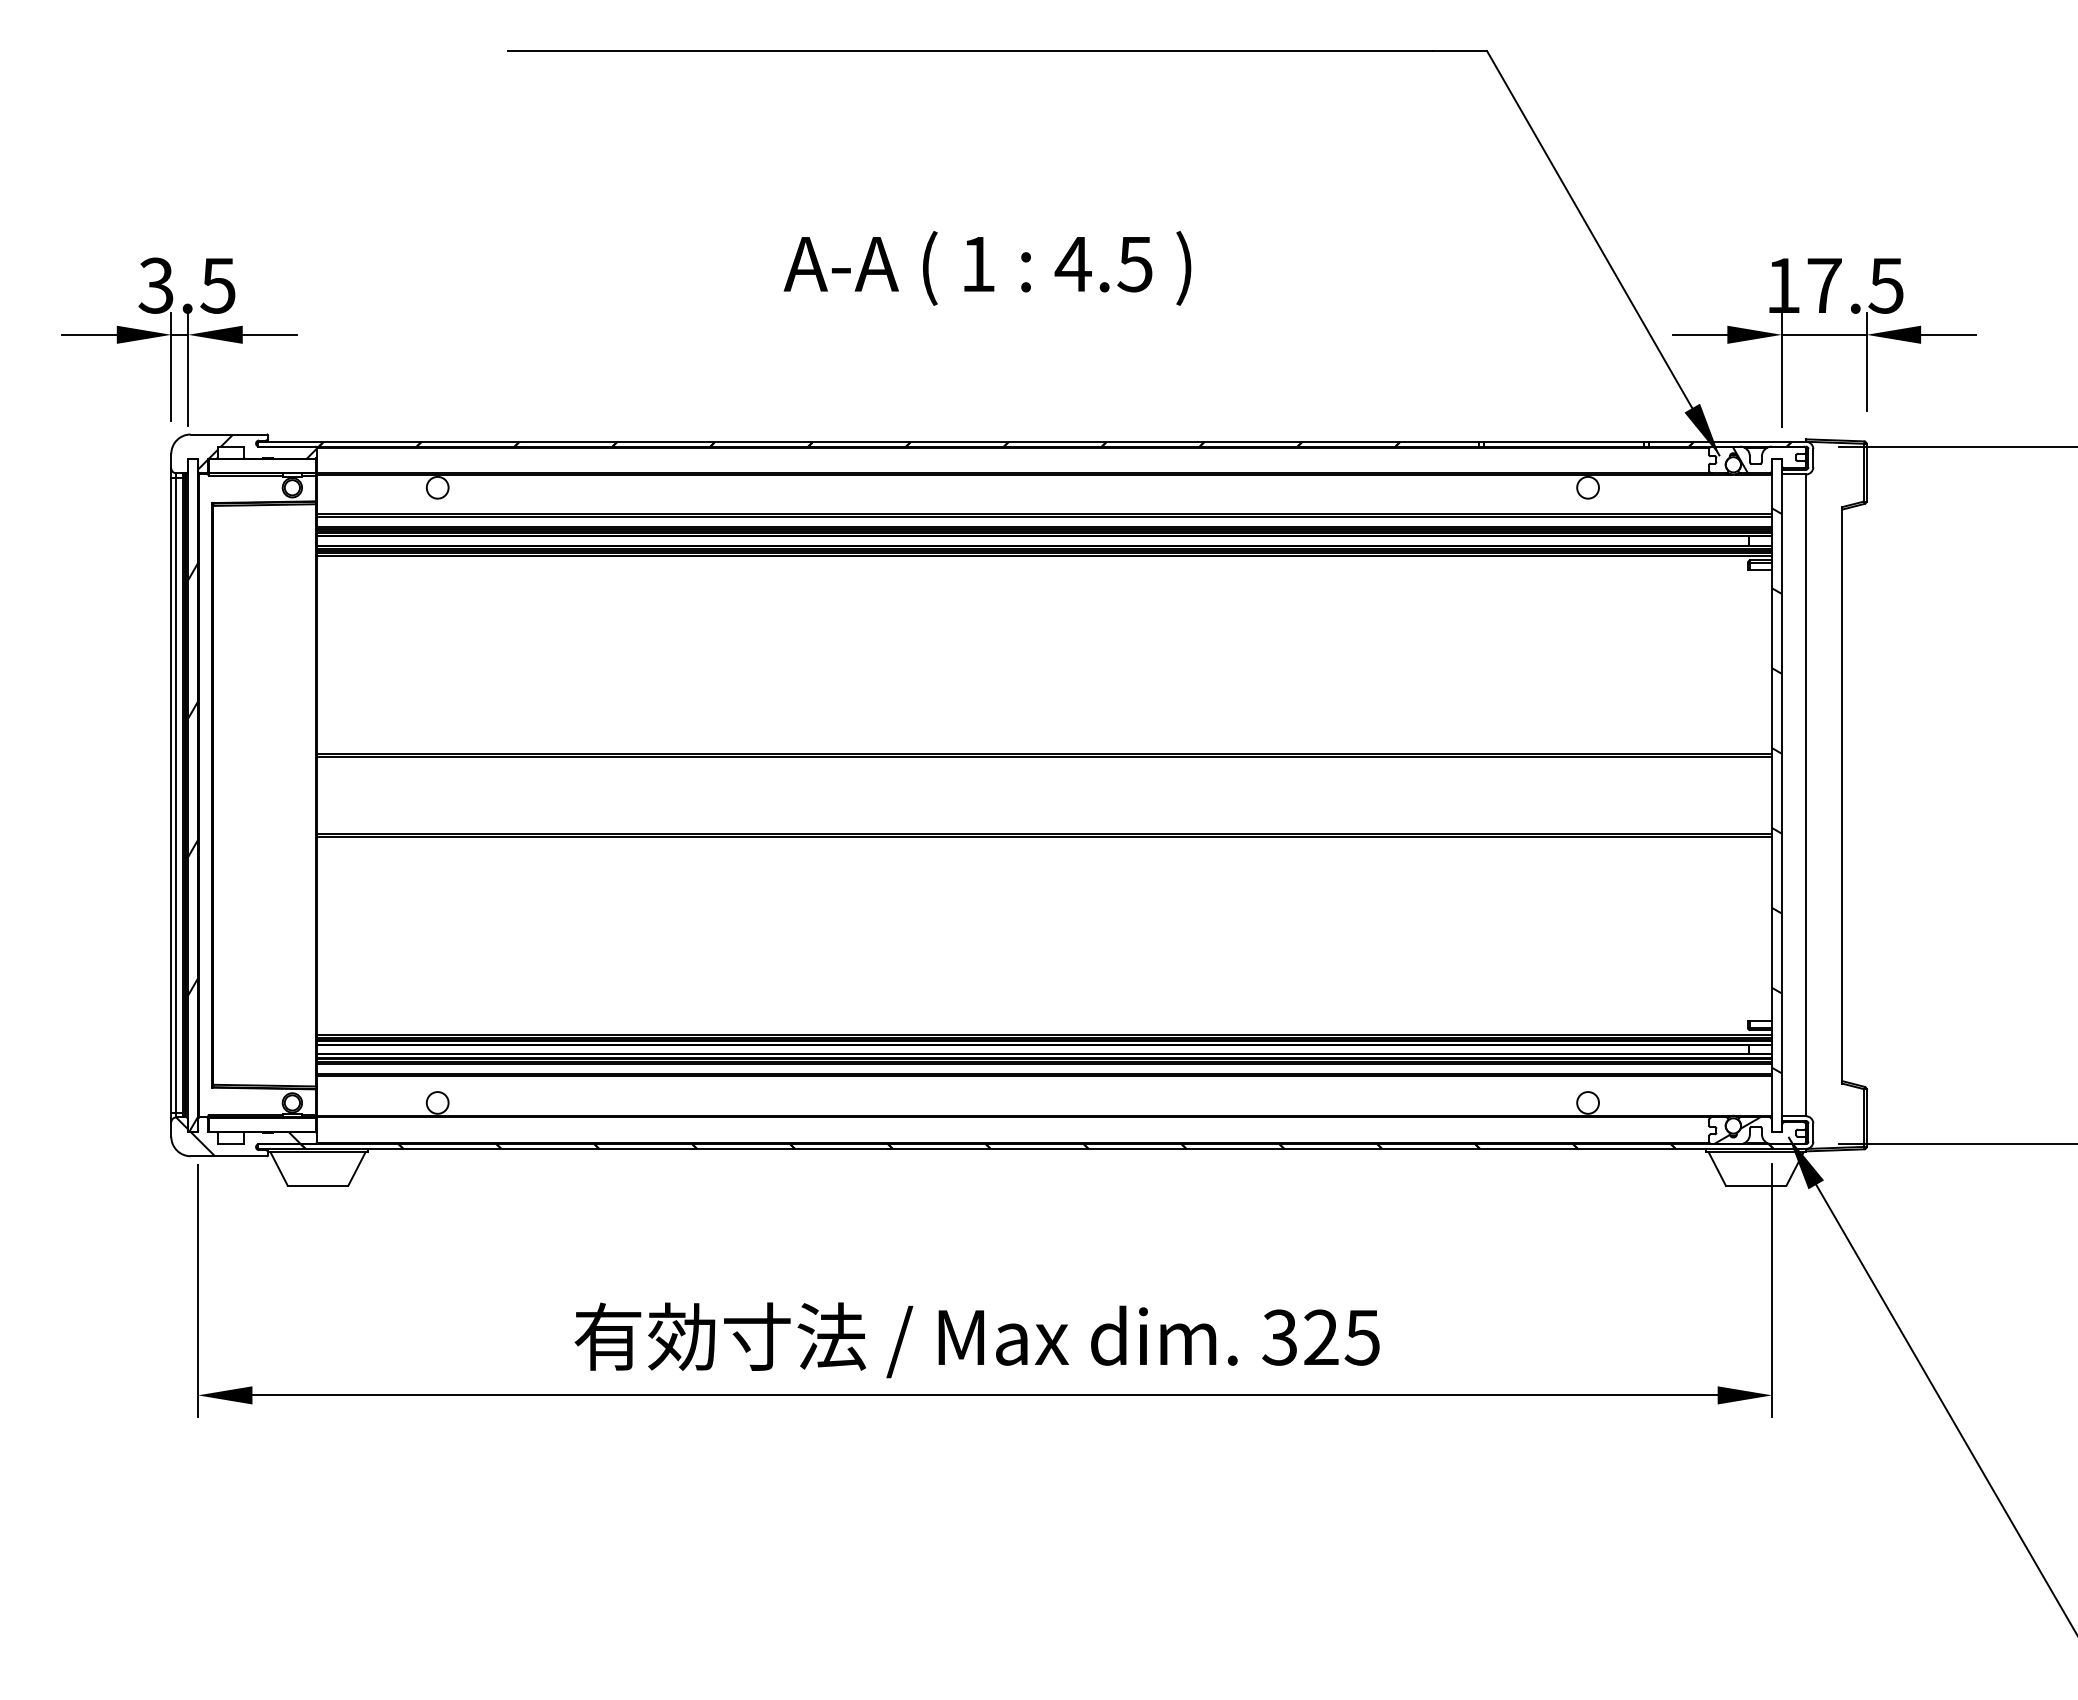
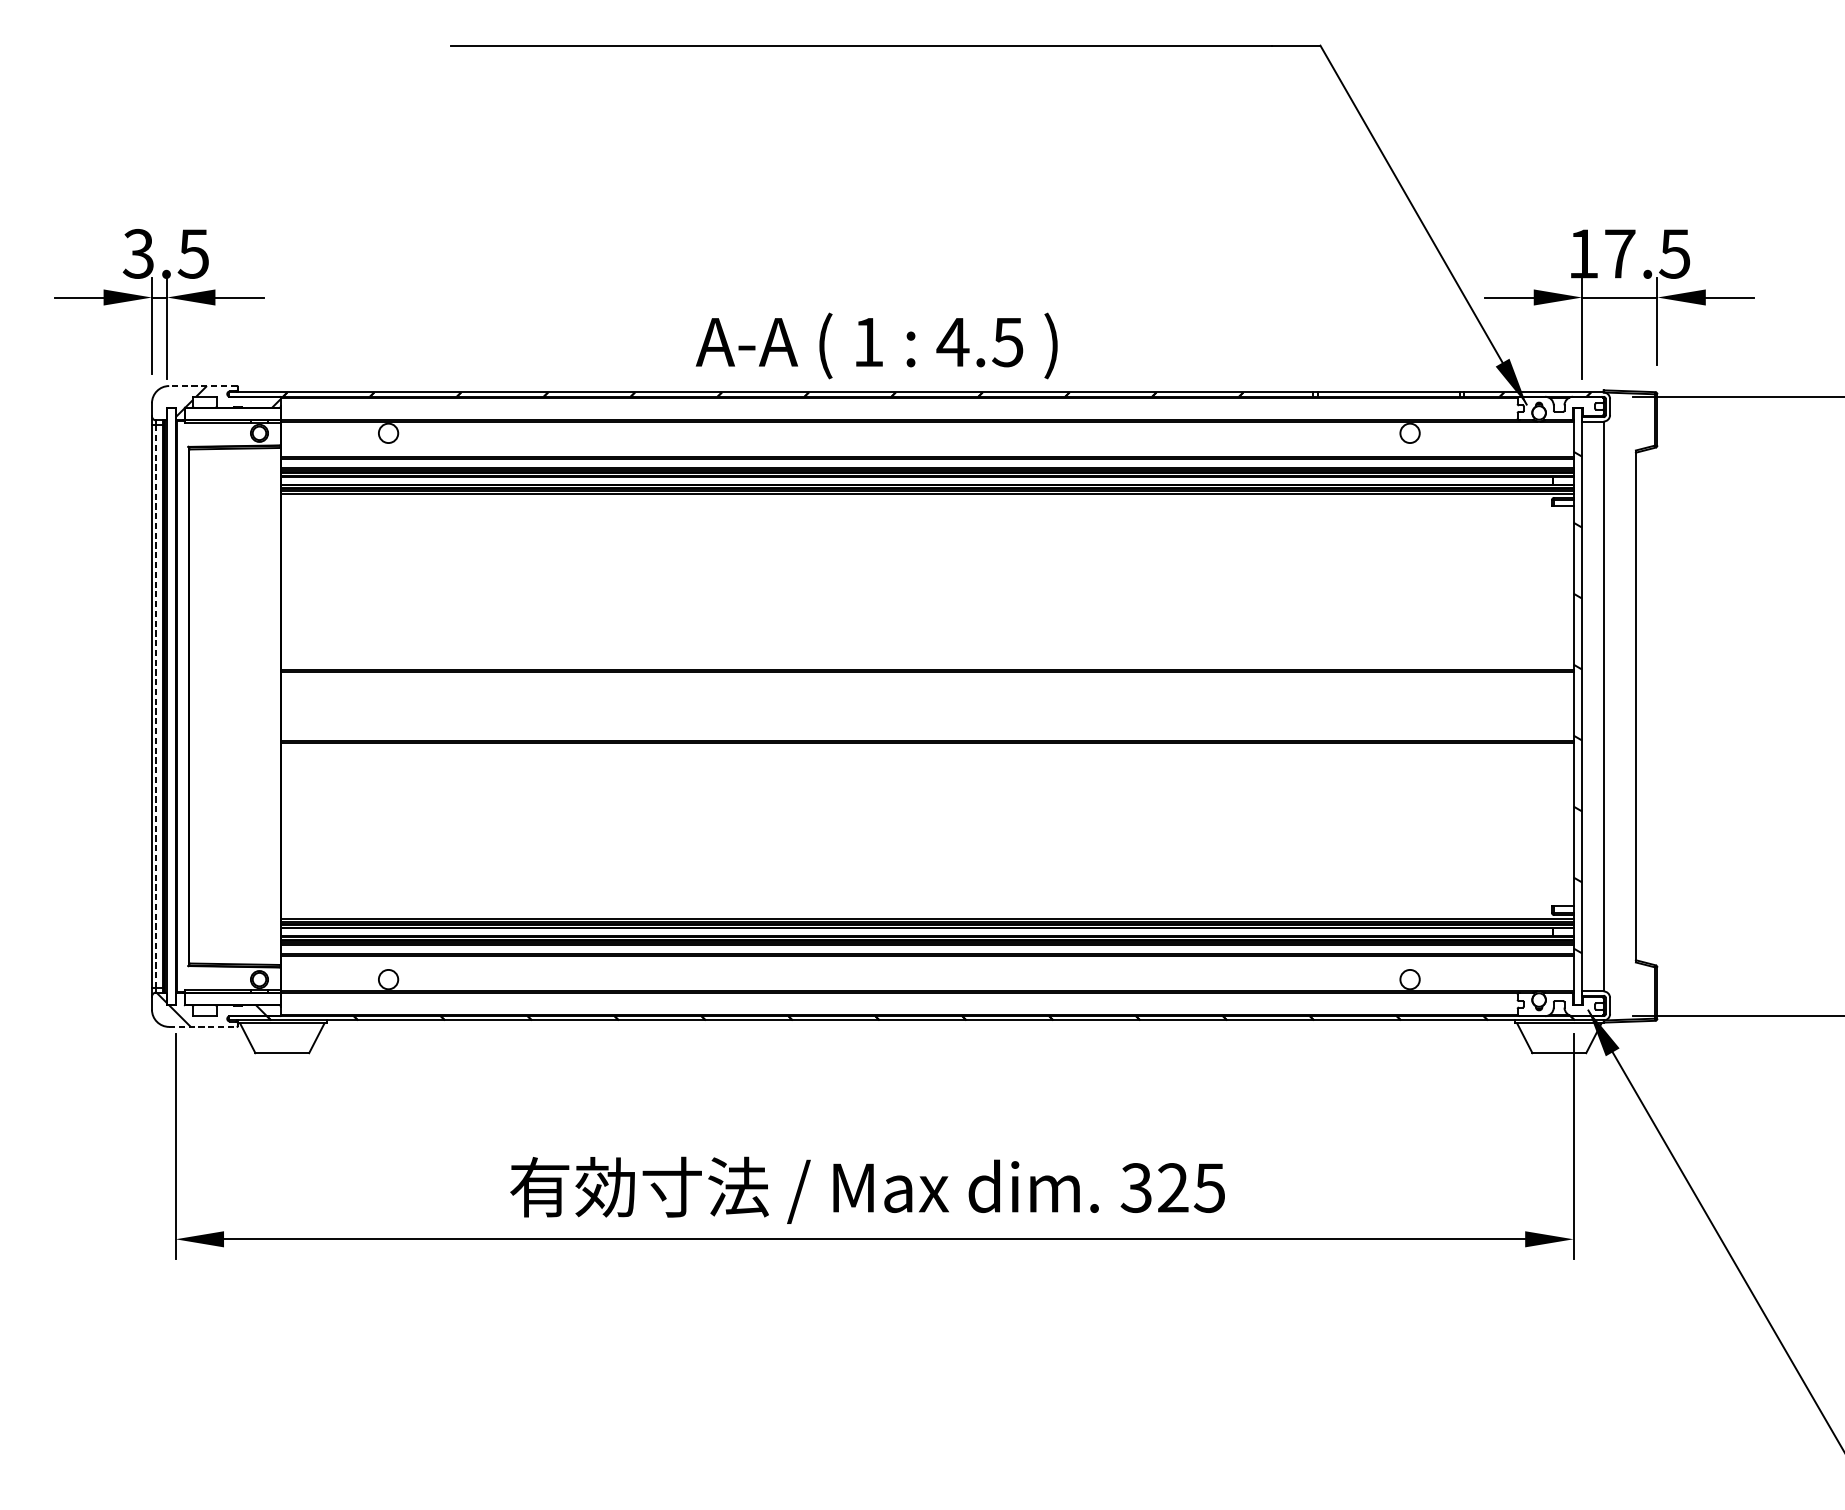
text: (987, 268) -> (876, 346), moved
line: (228, 434) -> (202, 386), solid -> dashed
hatch: (1740, 459) -> (1545, 408), removed
line: (176, 794) -> (156, 705), solid -> dashed
hatch: (192, 847) -> (170, 752), removed
hatch: (1736, 1130) -> (1541, 1004), removed
line: (229, 1156) -> (203, 1027), solid -> dashed

